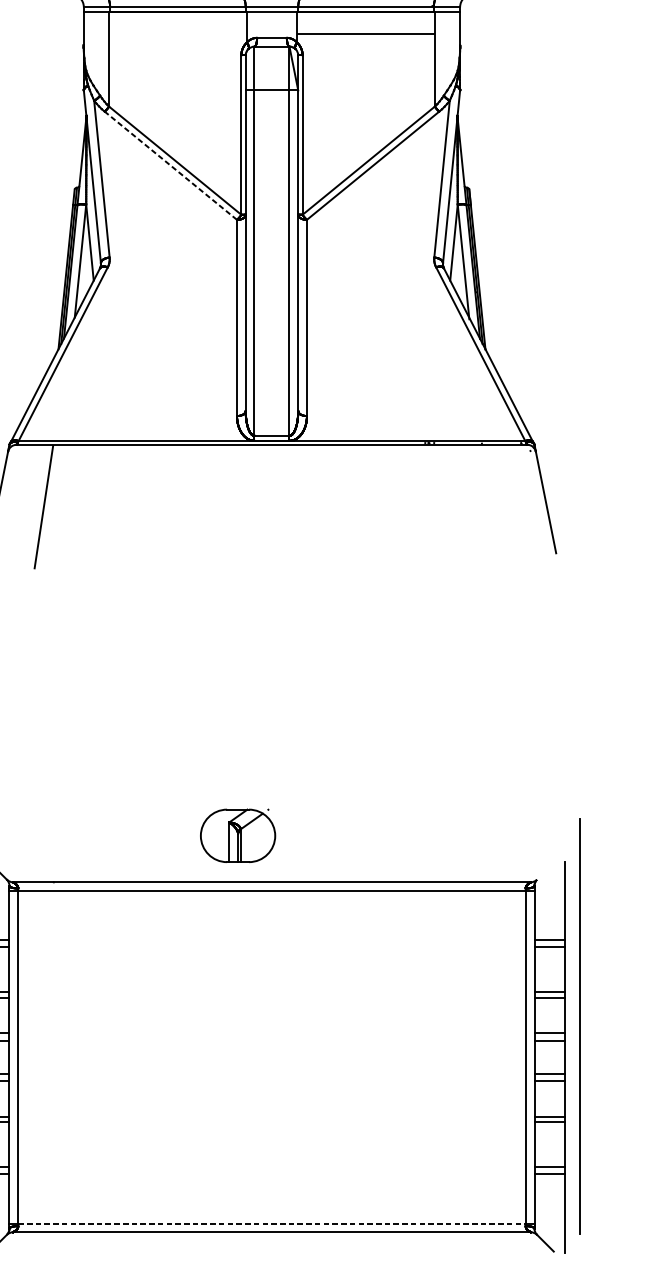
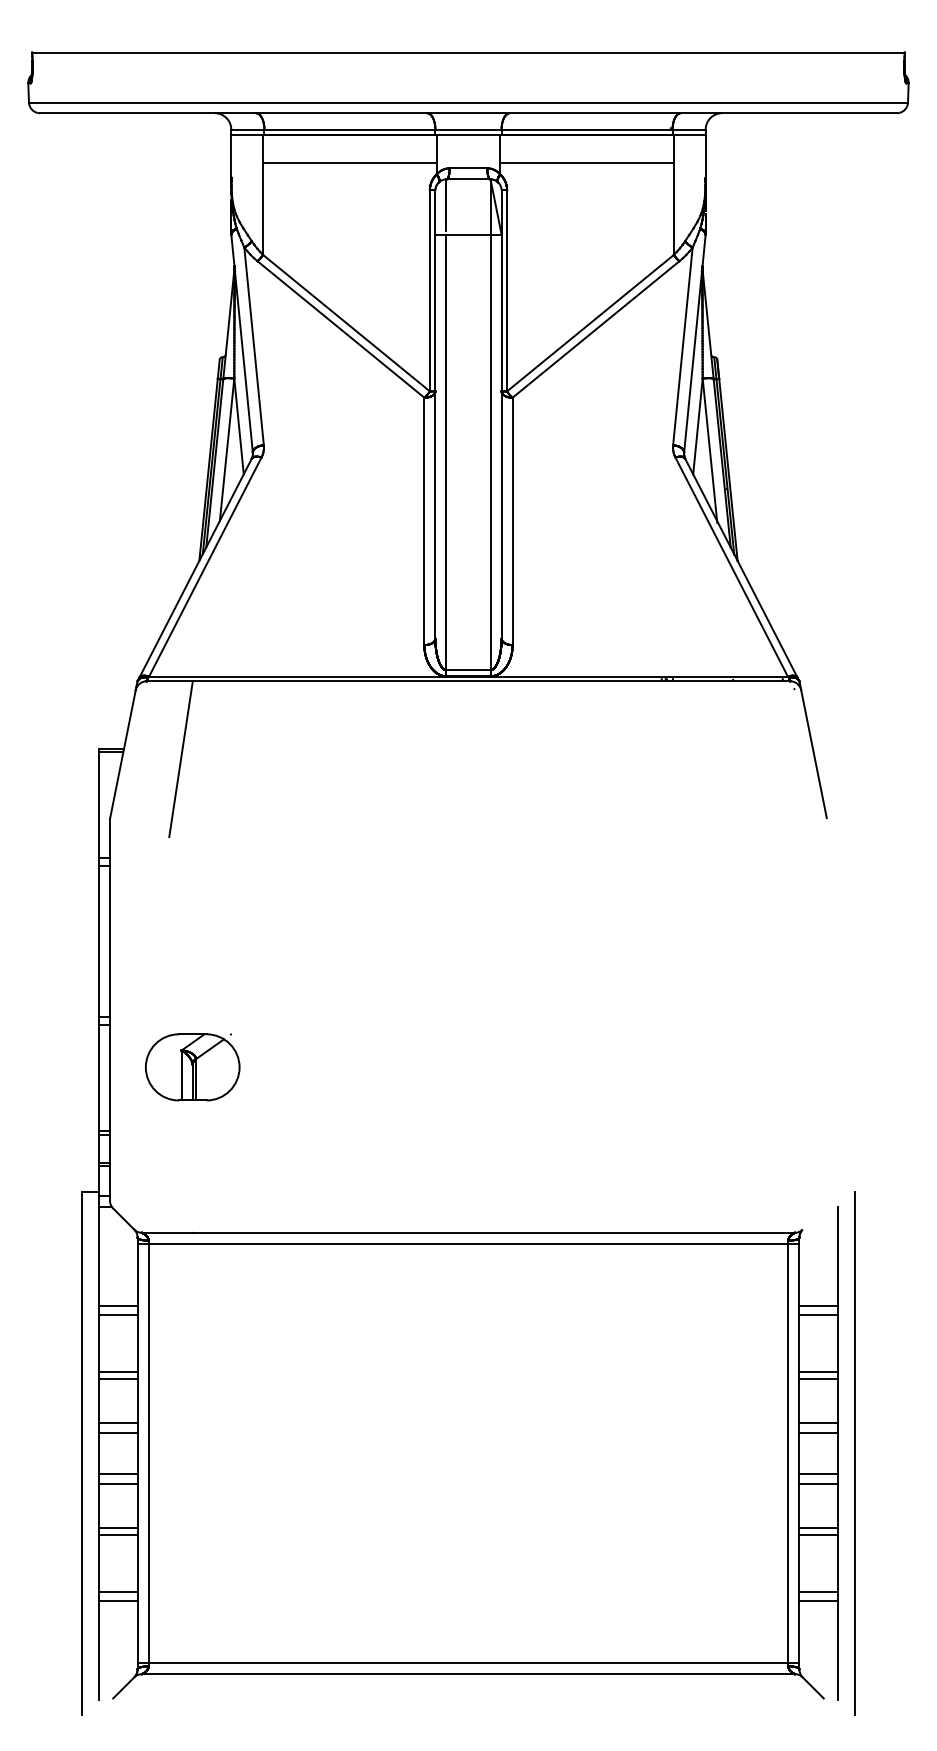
line: (177, 33) -> (349, 162), added
line: (170, 165) -> (340, 329), dashed -> solid
part: (237, 835) -> (192, 1067), moved
line: (579, 1026) -> (854, 1453), moved
line: (271, 1223) -> (468, 1663), dashed -> solid

